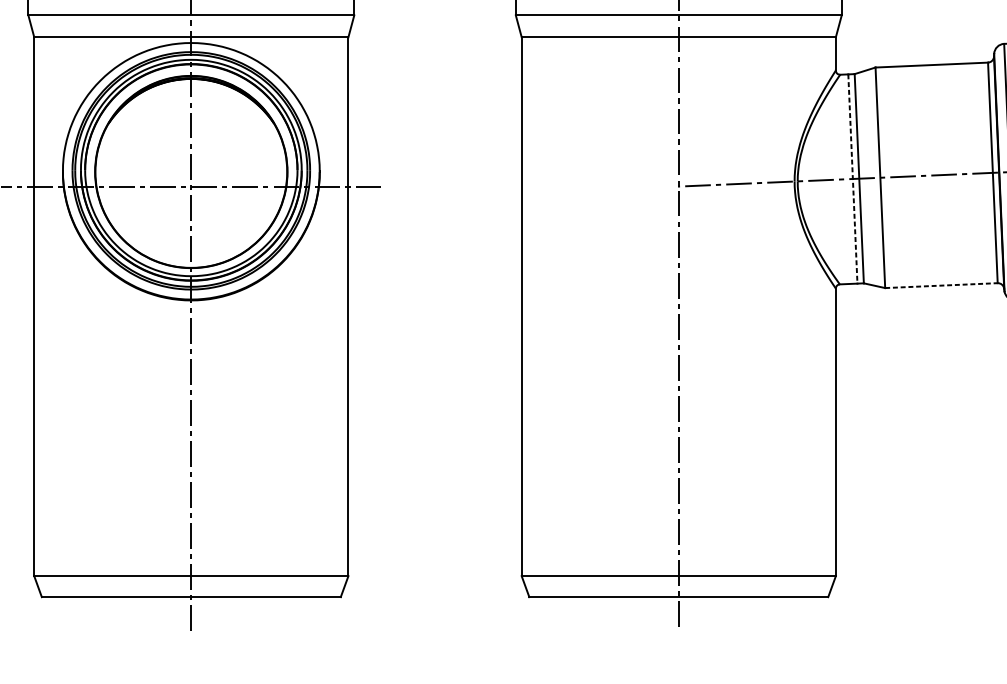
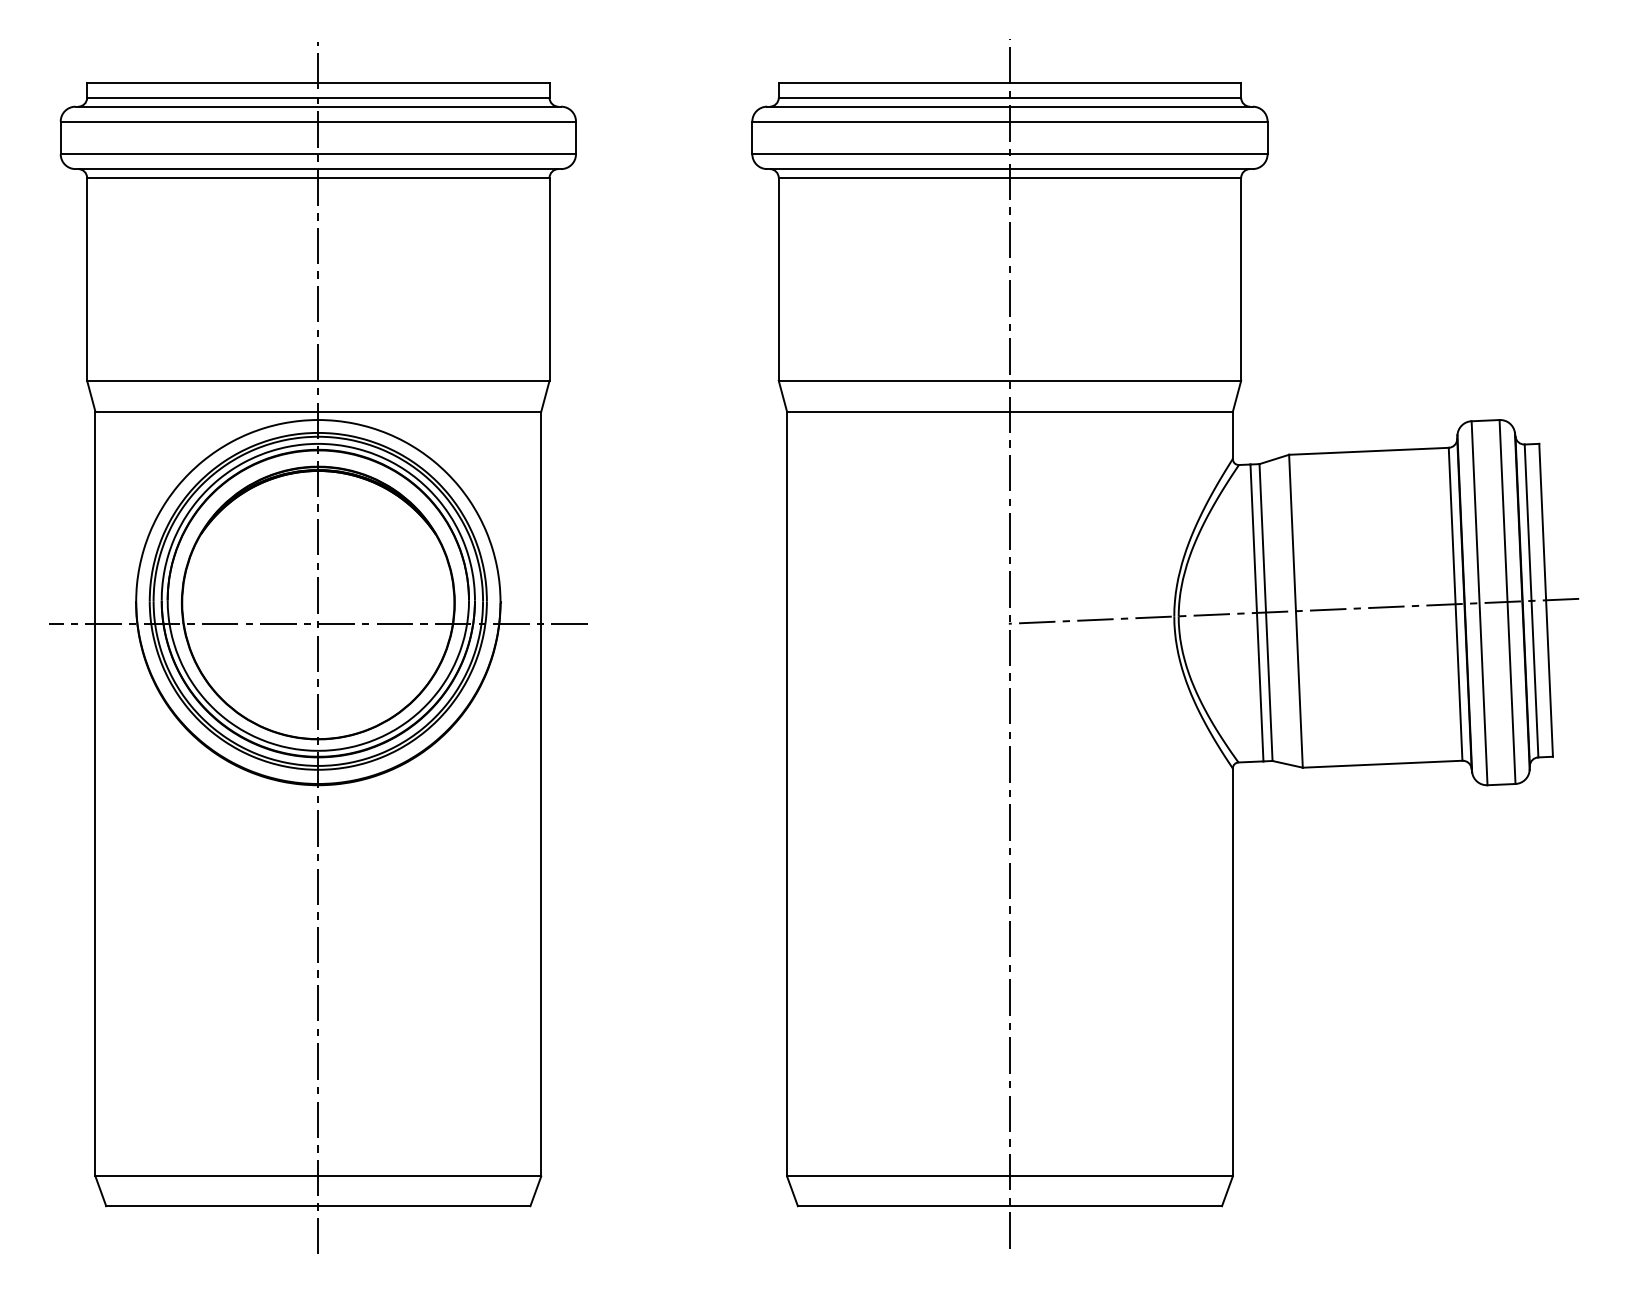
line: (852, 178) -> (1256, 612), dashed -> solid
line: (941, 285) -> (1382, 764), dashed -> solid

